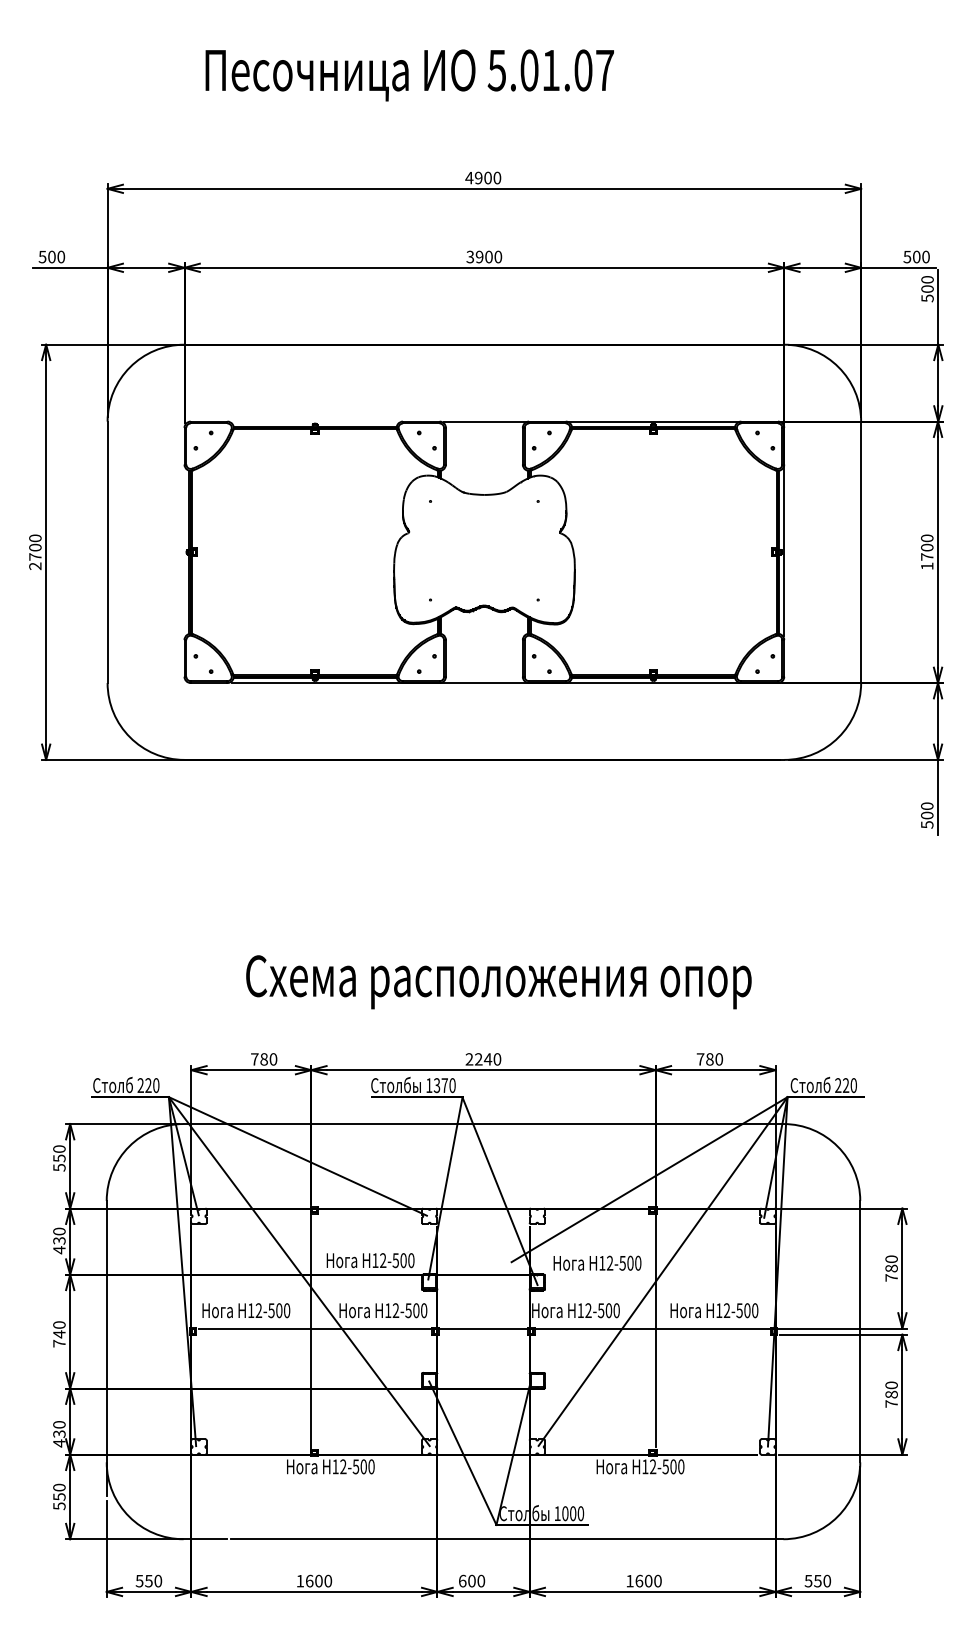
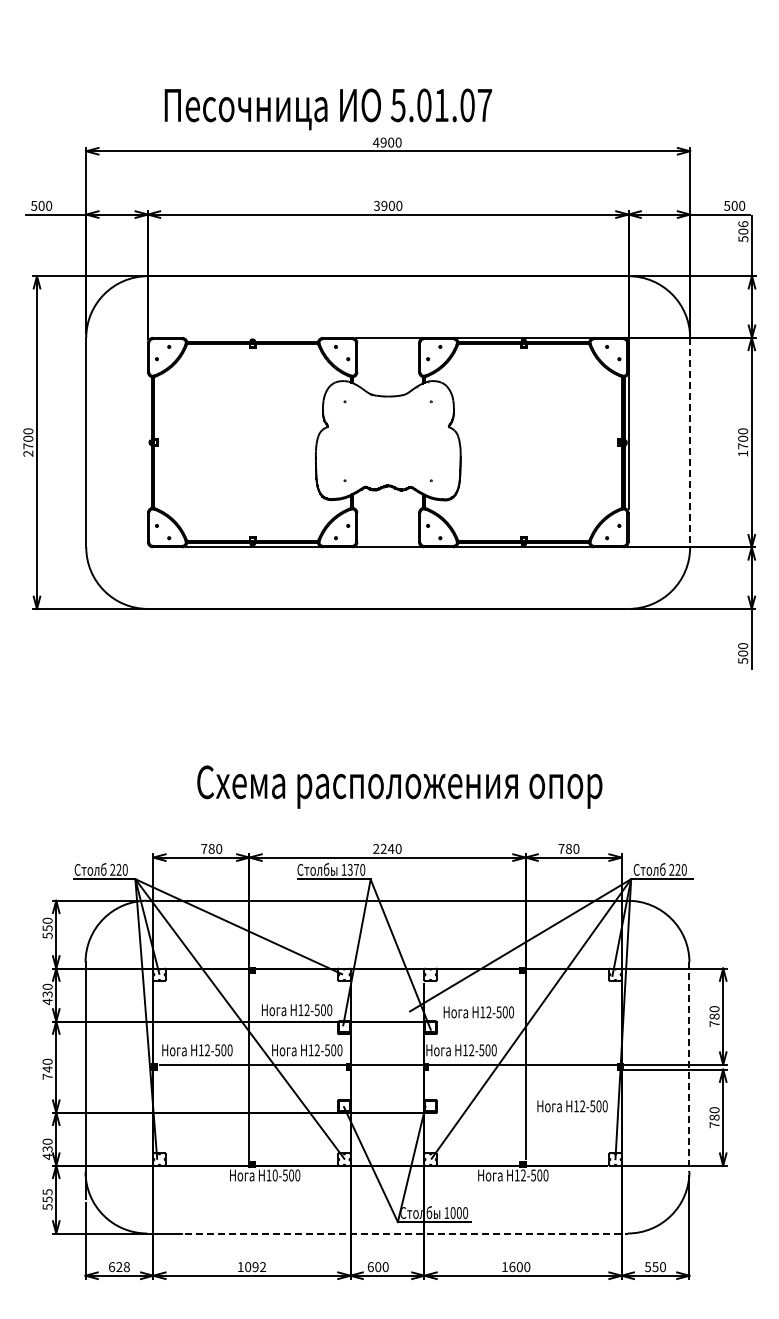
text: (409, 75) -> (328, 109), moved
text: (927, 280) -> (743, 224), 500 -> 506
line: (861, 552) -> (690, 442), solid -> dashed
text: (714, 1310) -> (572, 1106), moved
line: (860, 1332) -> (689, 1067), solid -> dashed
text: (342, 1466) -> (274, 1175), 12-500 -> 10-500
text: (59, 1488) -> (47, 1192), 550 -> 555
line: (508, 1539) -> (407, 1233), solid -> dashed
text: (147, 1581) -> (118, 1267), 550 -> 628
text: (318, 1581) -> (255, 1267), 1600 -> 1092

